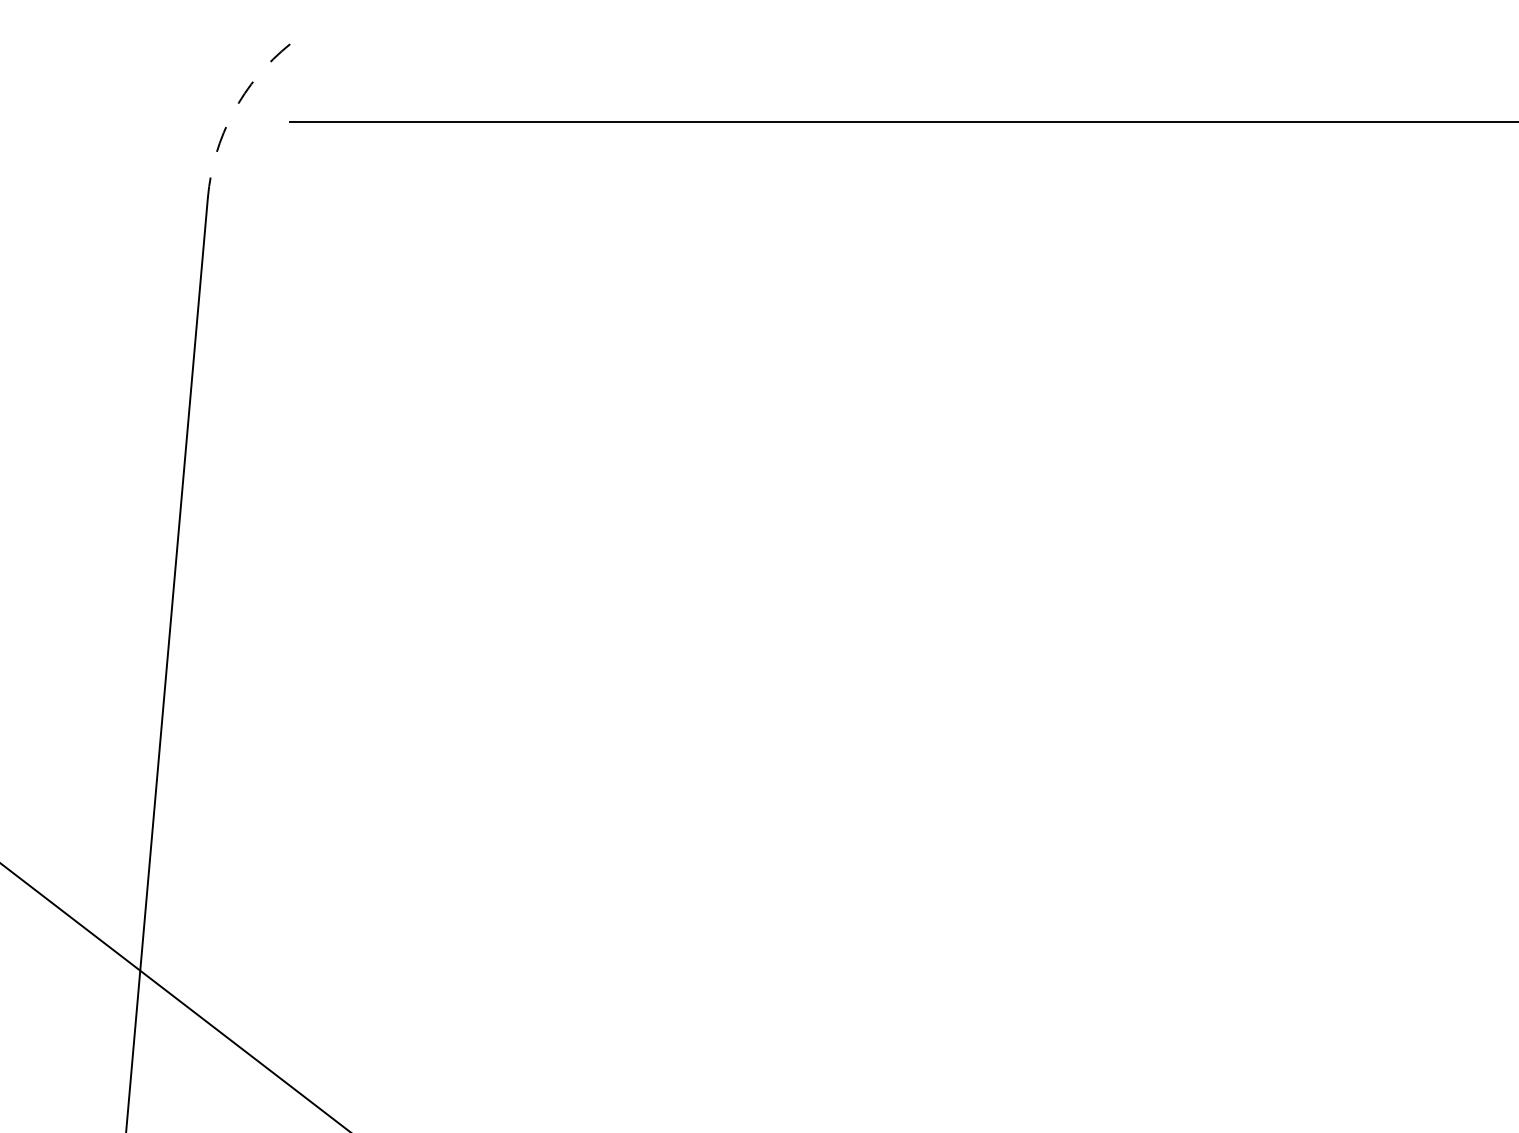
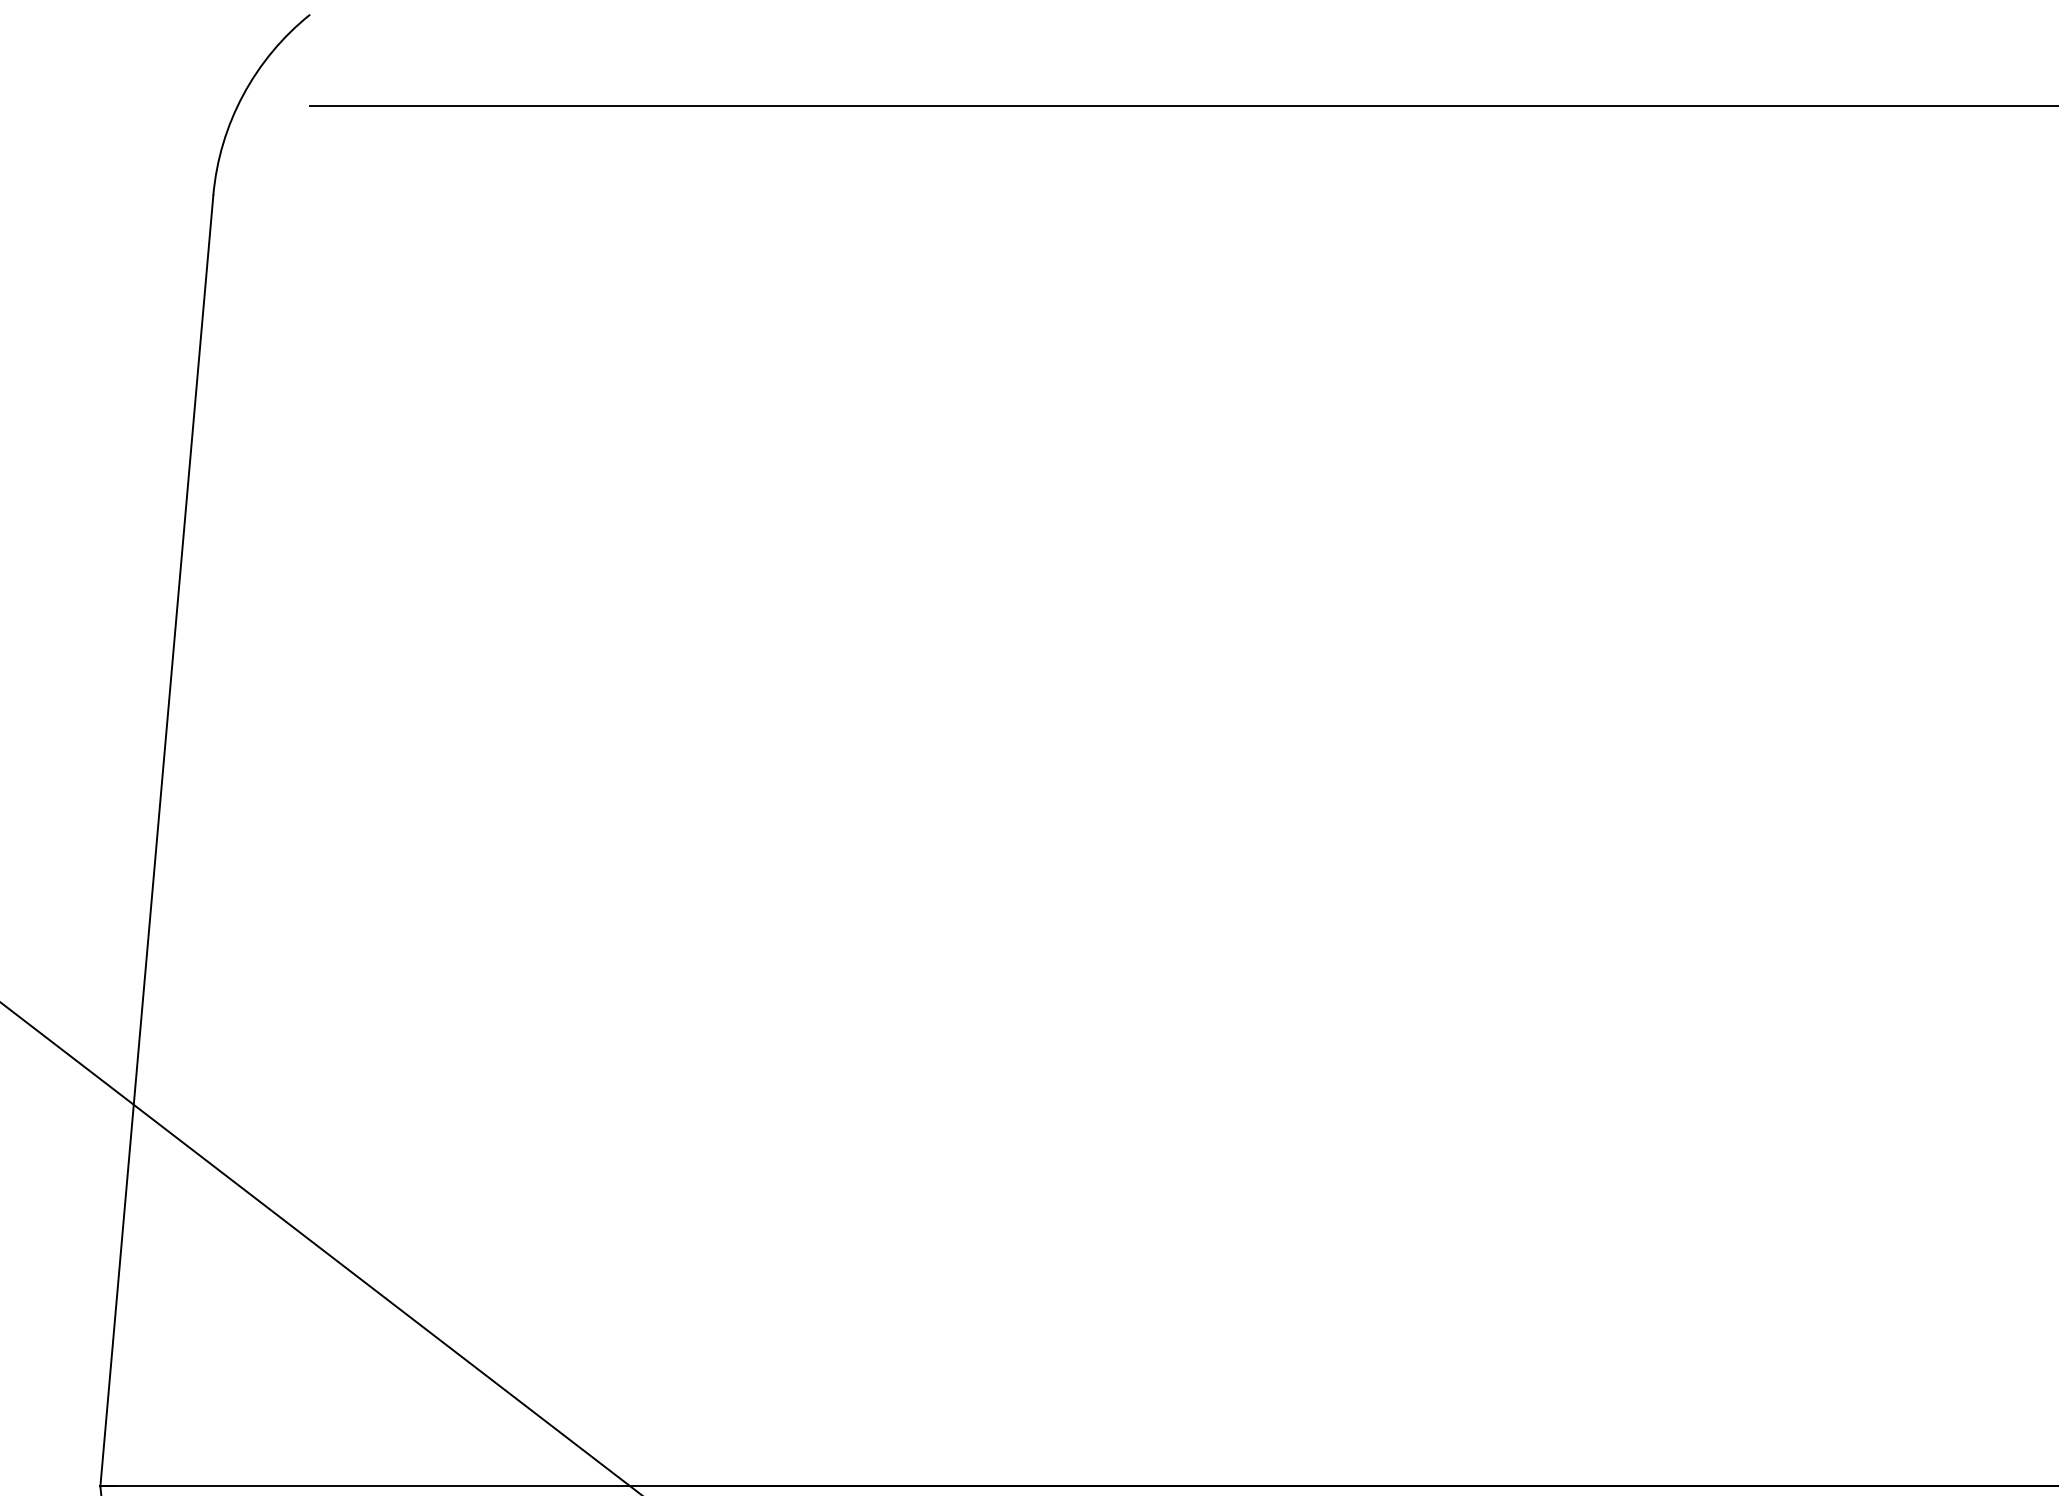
arc: (233, 112) -> (243, 95), dashed -> solid

